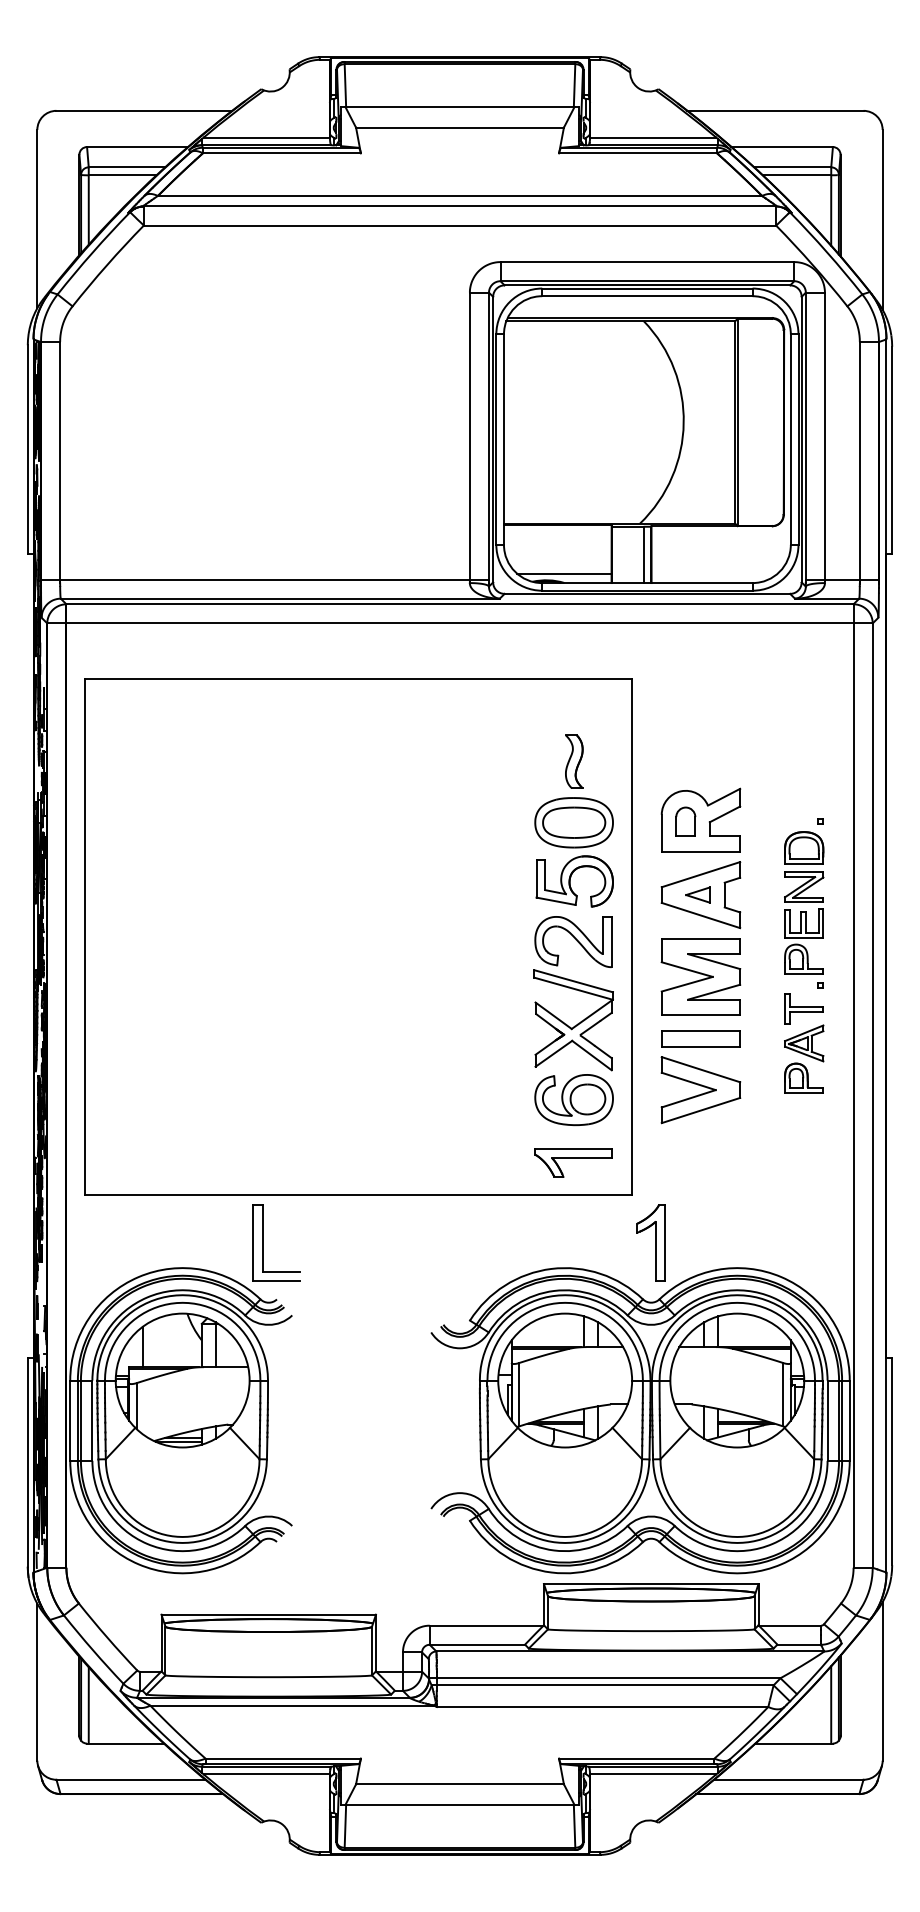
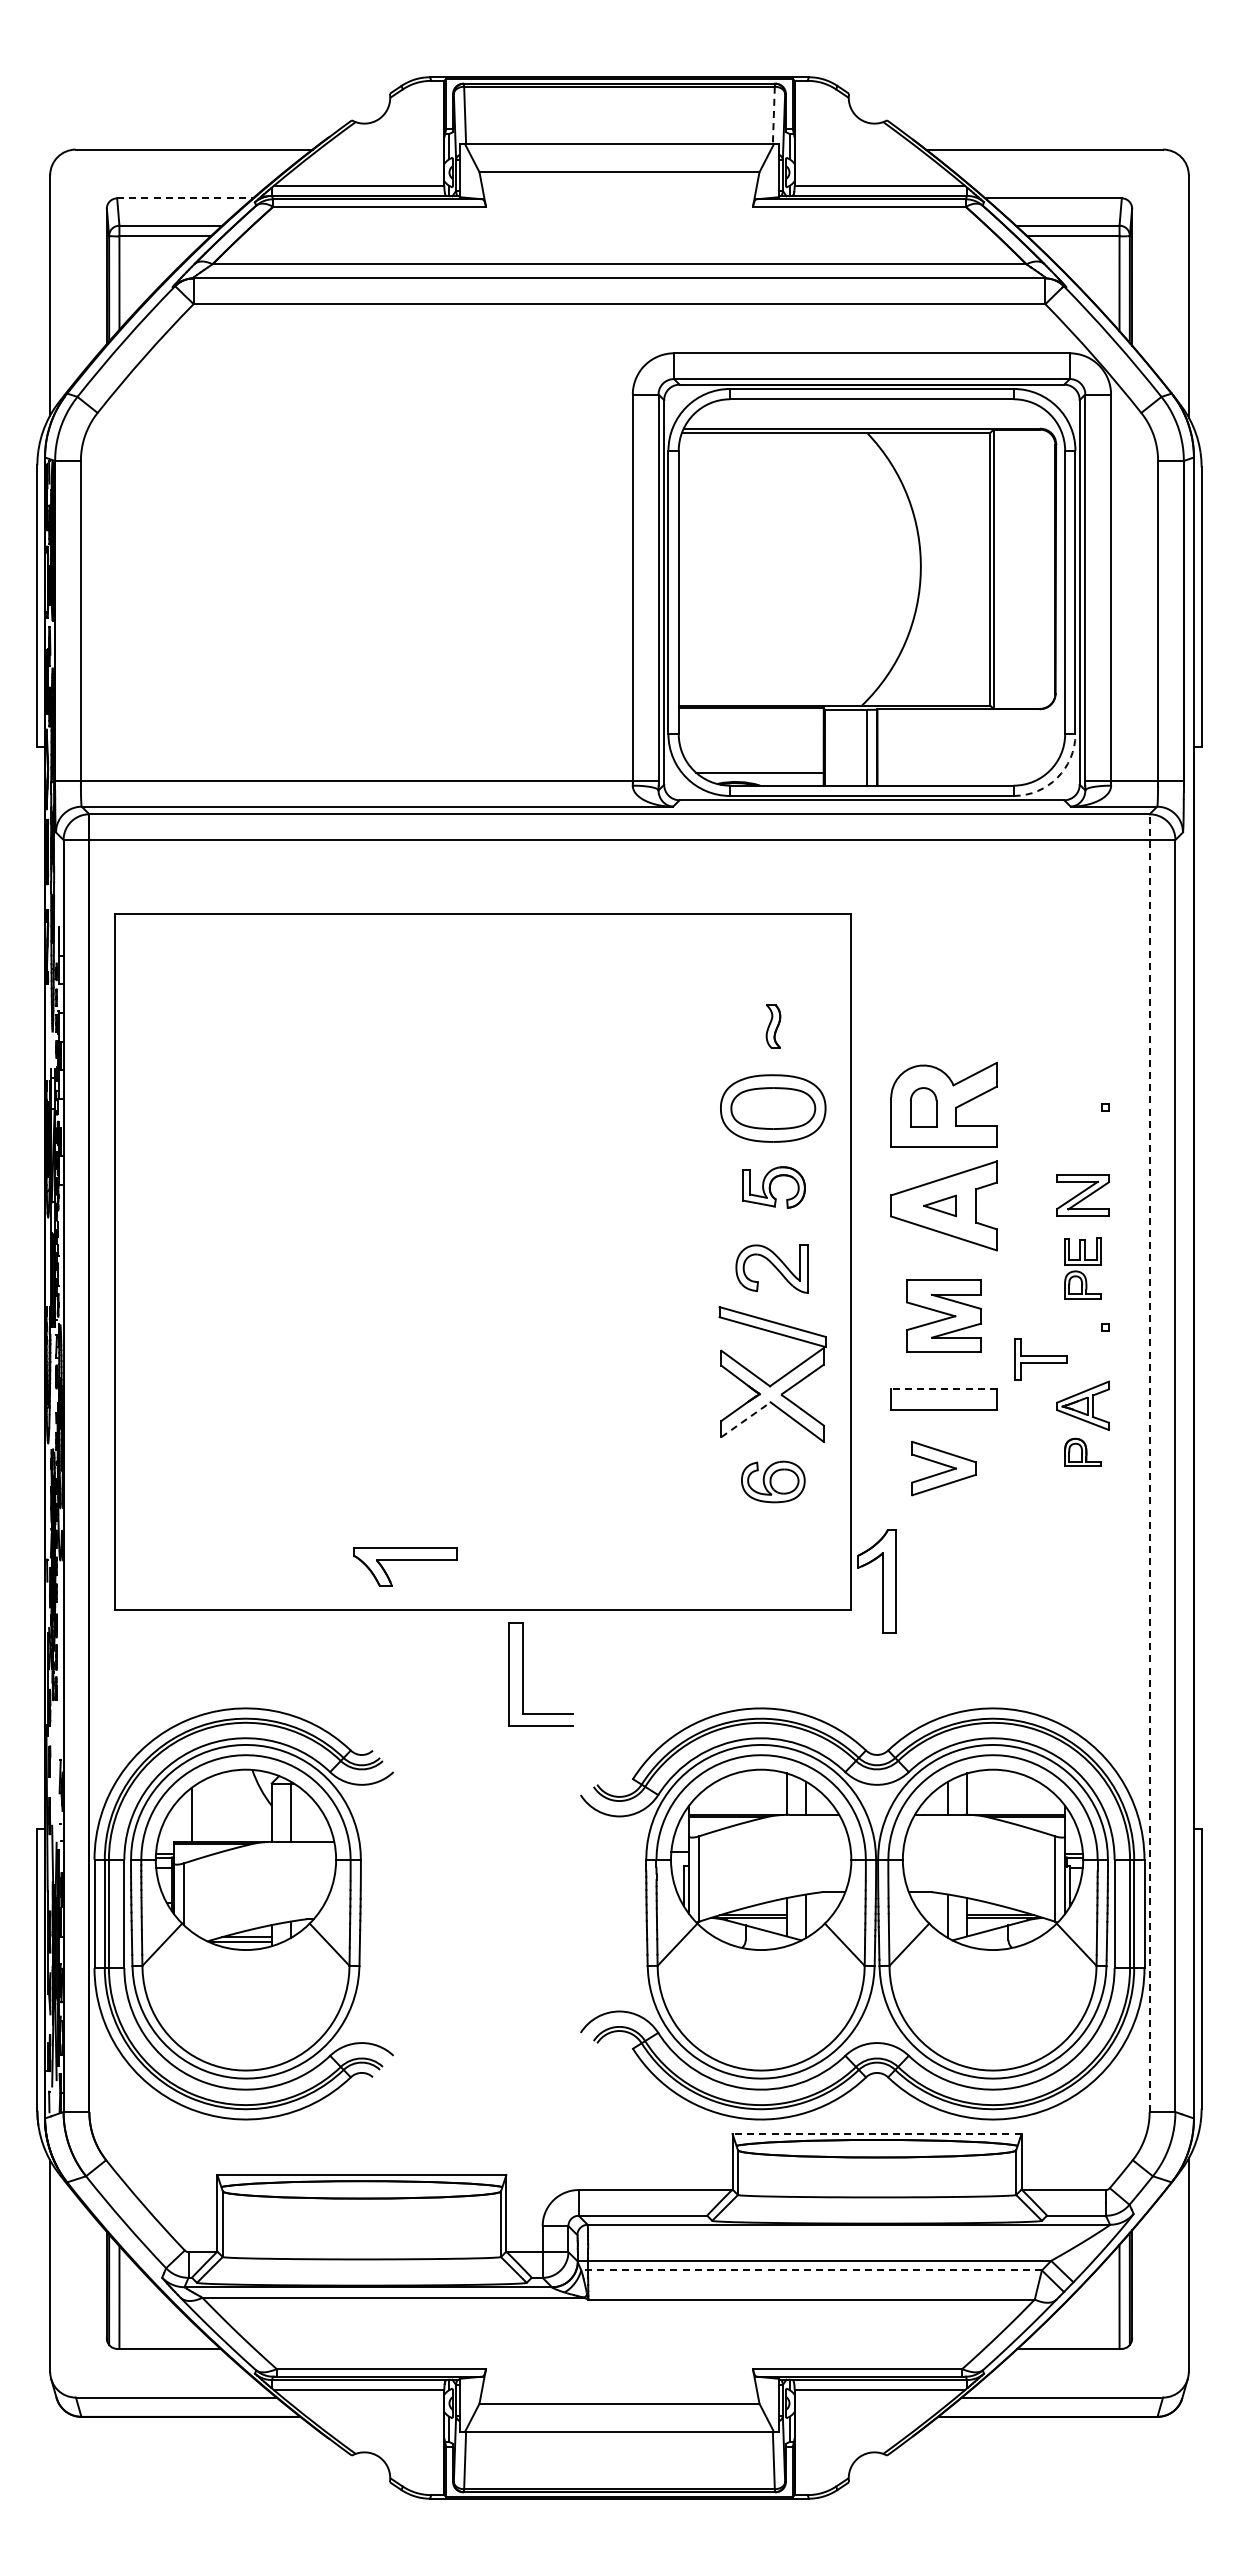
line: (574, 85) -> (773, 115), solid -> dashed
line: (137, 147) -> (185, 198), solid -> dashed
arc: (785, 577) -> (1057, 777), solid -> dashed
part: (574, 761) -> (773, 1026), size x0.6
part: (803, 847) -> (1082, 1142), removed
part: (574, 881) -> (773, 1187), size x0.6
part: (573, 941) -> (772, 1268), size x0.7
part: (803, 941) -> (1082, 1268), size x0.7
part: (700, 977) -> (943, 1316), size x0.7
part: (803, 1009) -> (1040, 1359), moved
line: (701, 1030) -> (944, 1388), solid -> dashed
line: (554, 1053) -> (746, 1419), solid -> dashed
part: (803, 1078) -> (1082, 1452), size x0.7
line: (853, 1086) -> (1149, 1463), solid -> dashed
part: (700, 1090) -> (943, 1468), size x0.6
part: (574, 1099) -> (773, 1481), size x0.6
part: (573, 1162) -> (405, 1566), moved
part: (263, 1242) -> (523, 1674), moved
part: (650, 1242) -> (876, 1581), moved
line: (651, 1584) -> (877, 2134), solid -> dashed
line: (602, 1685) -> (811, 2270), solid -> dashed

